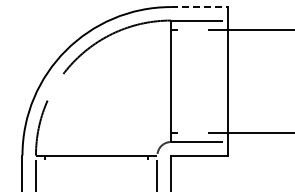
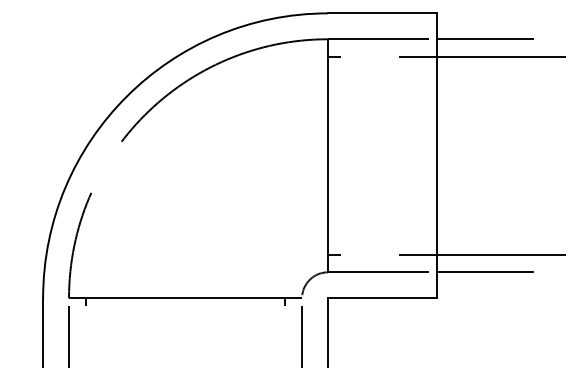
line: (199, 7) -> (382, 14), dashed -> solid
line: (252, 20) -> (484, 39), added
line: (252, 142) -> (484, 273), added

